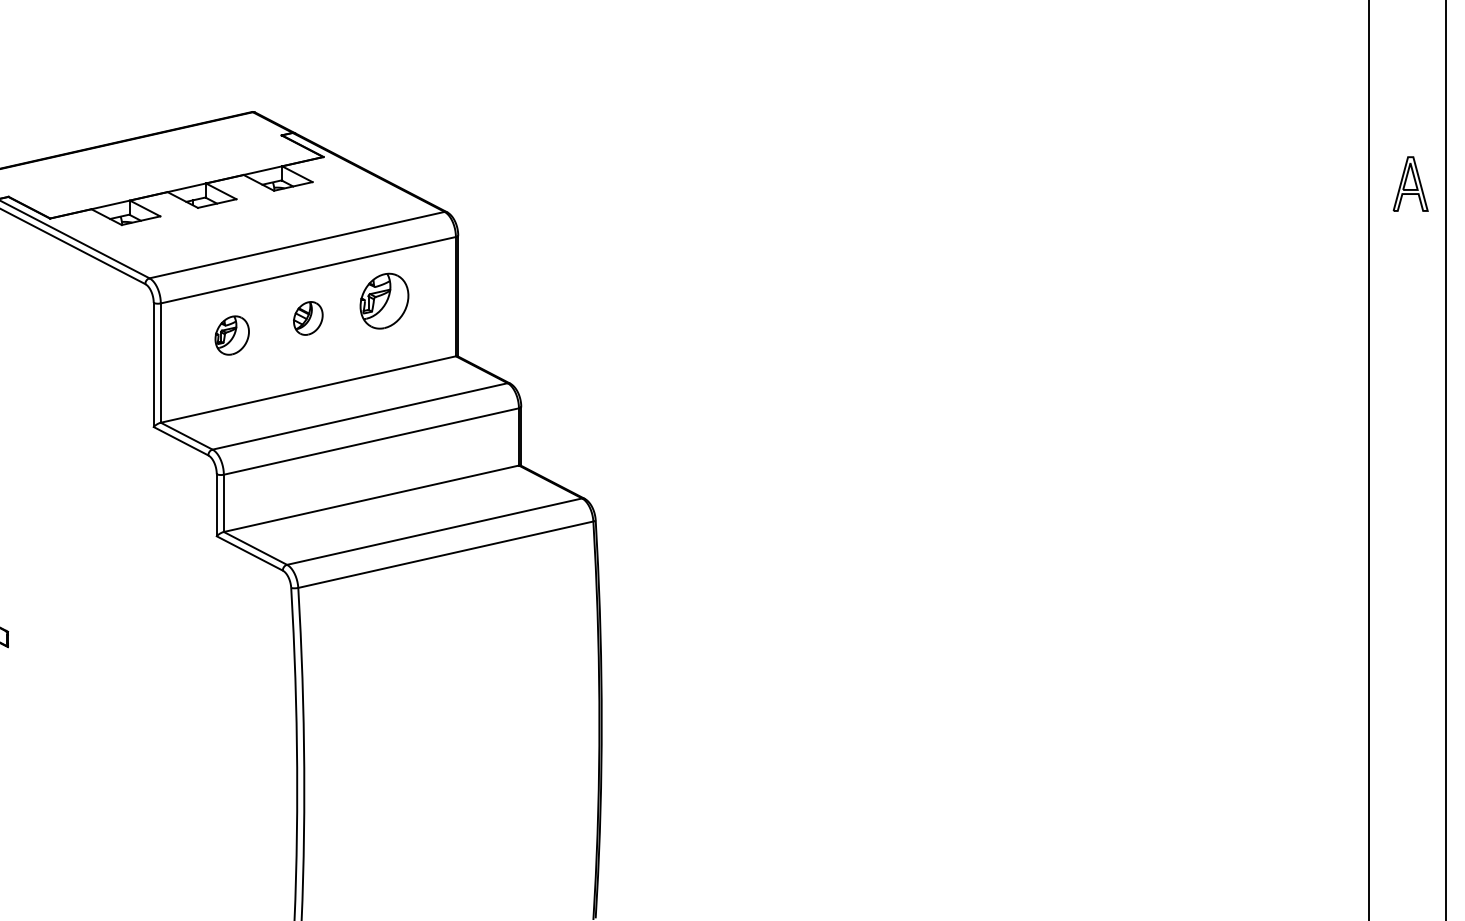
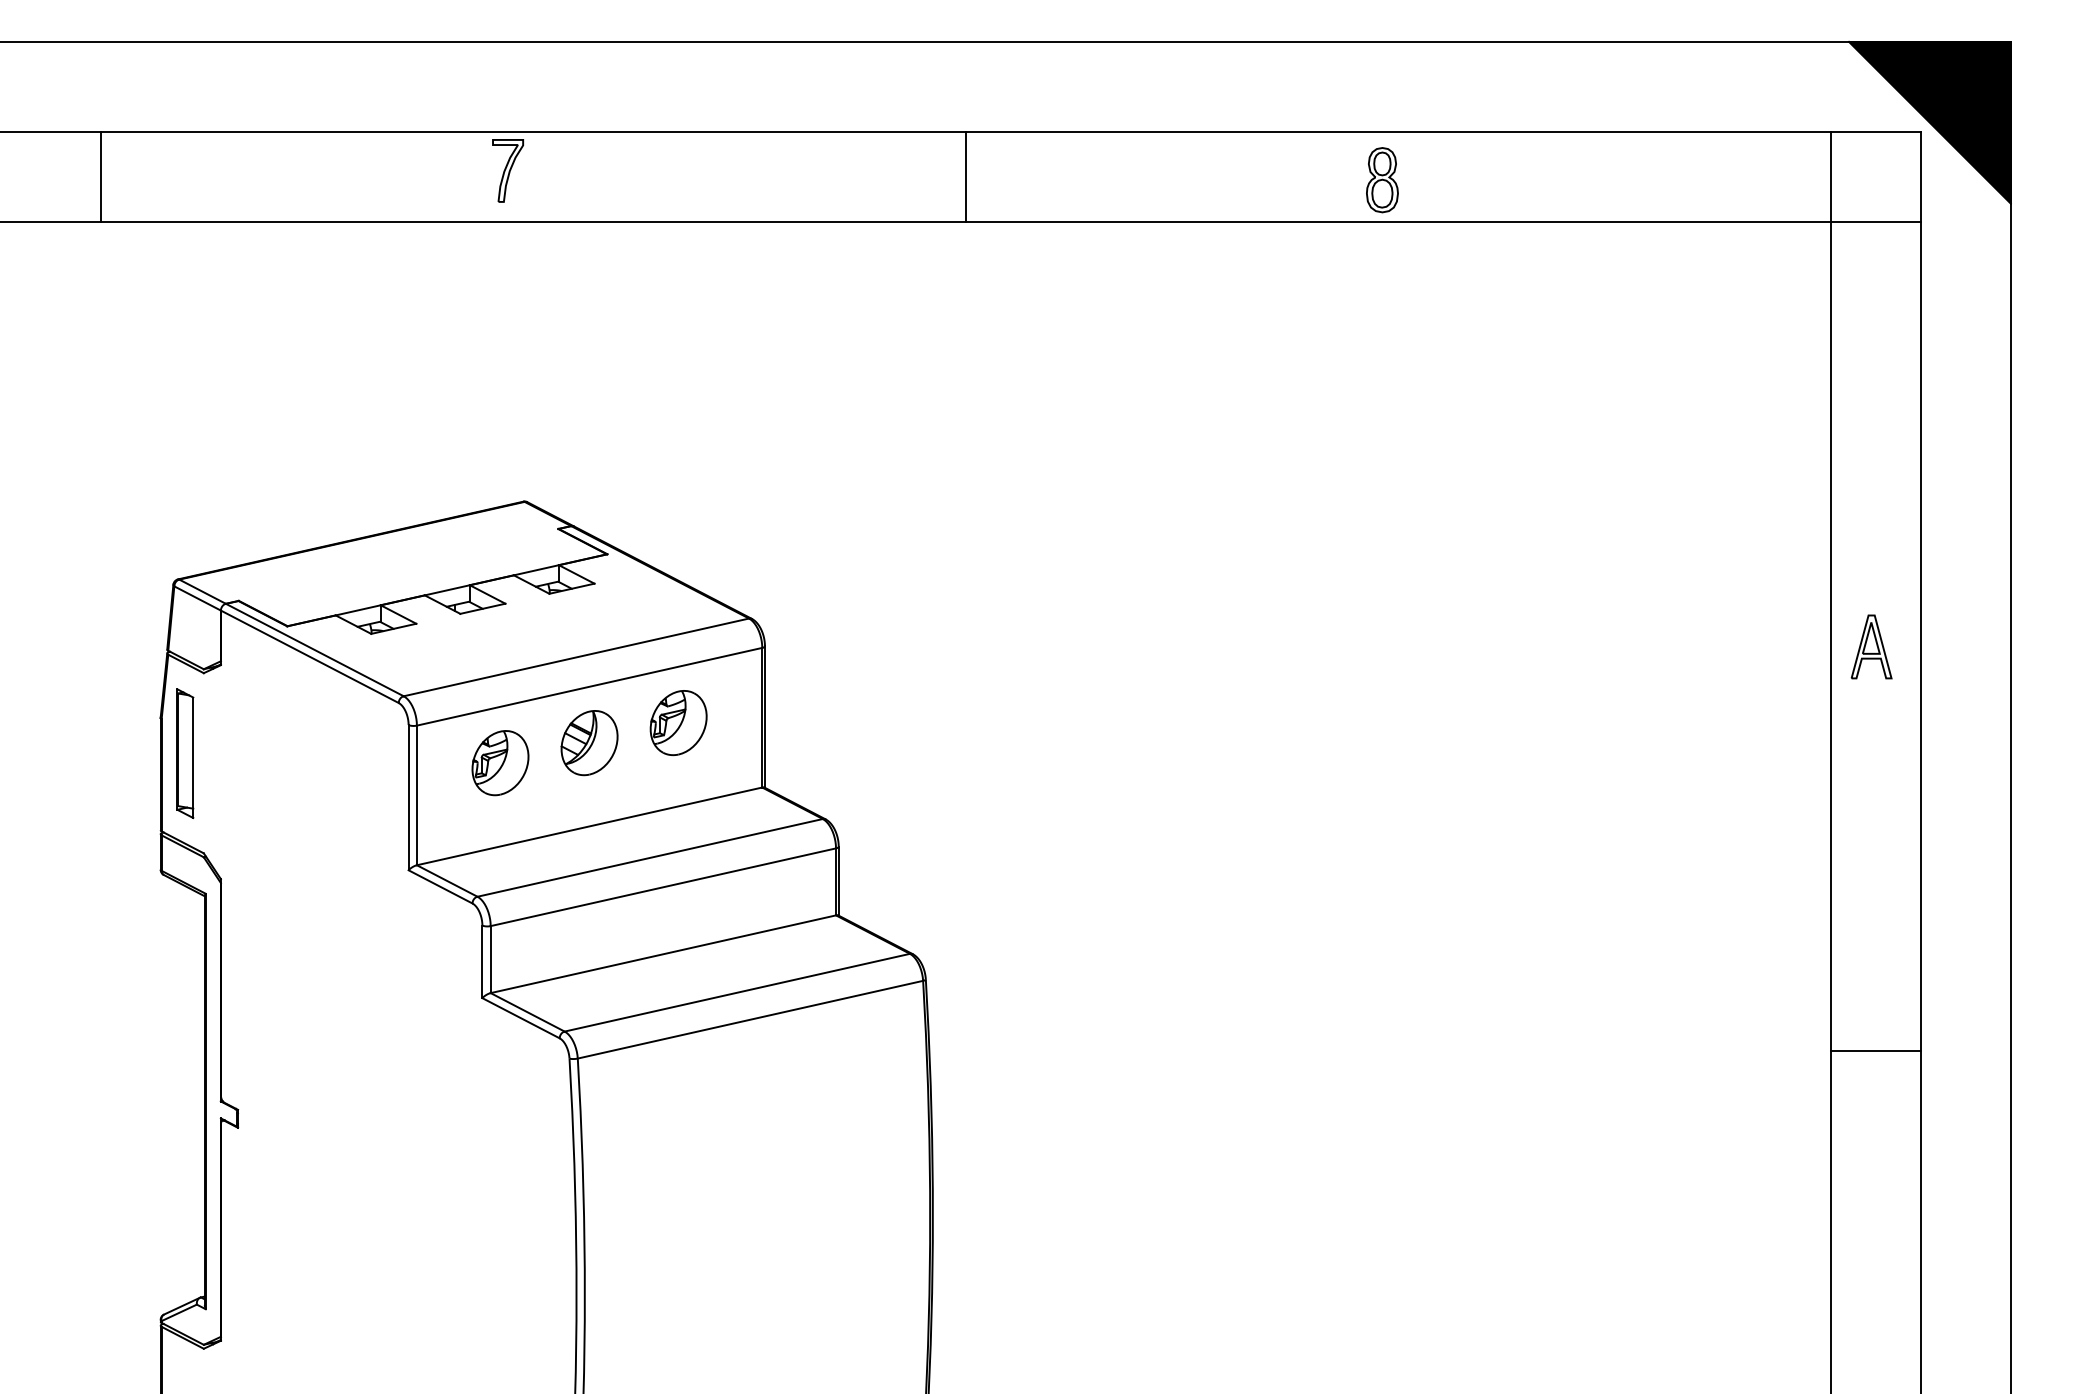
part: (1410, 183) -> (1871, 646), moved
part: (308, 318) -> (589, 743), size x1.67
part: (232, 335) -> (500, 763), size x1.43
line: (1407, 581) -> (1875, 1051), added

